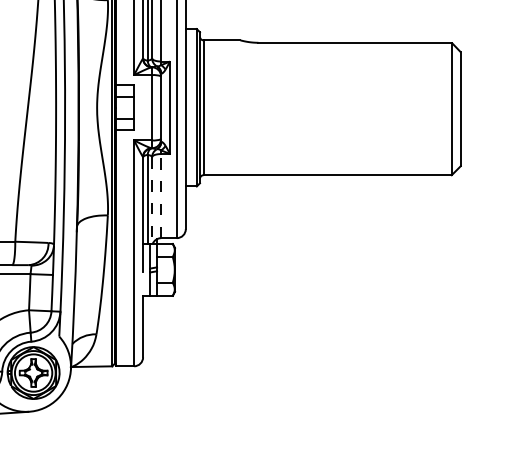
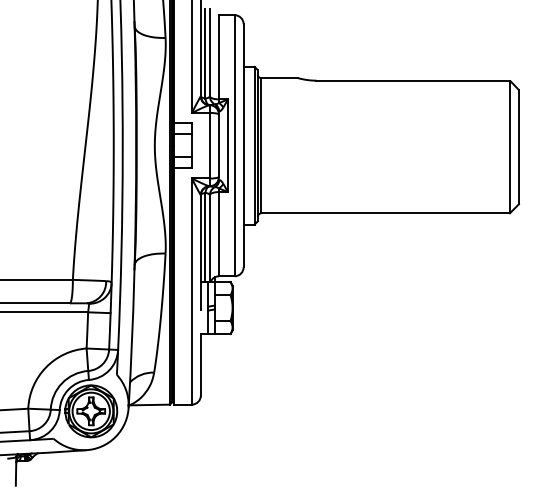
line: (160, 195) -> (218, 233), dashed -> solid
line: (151, 201) -> (209, 239), dashed -> solid

